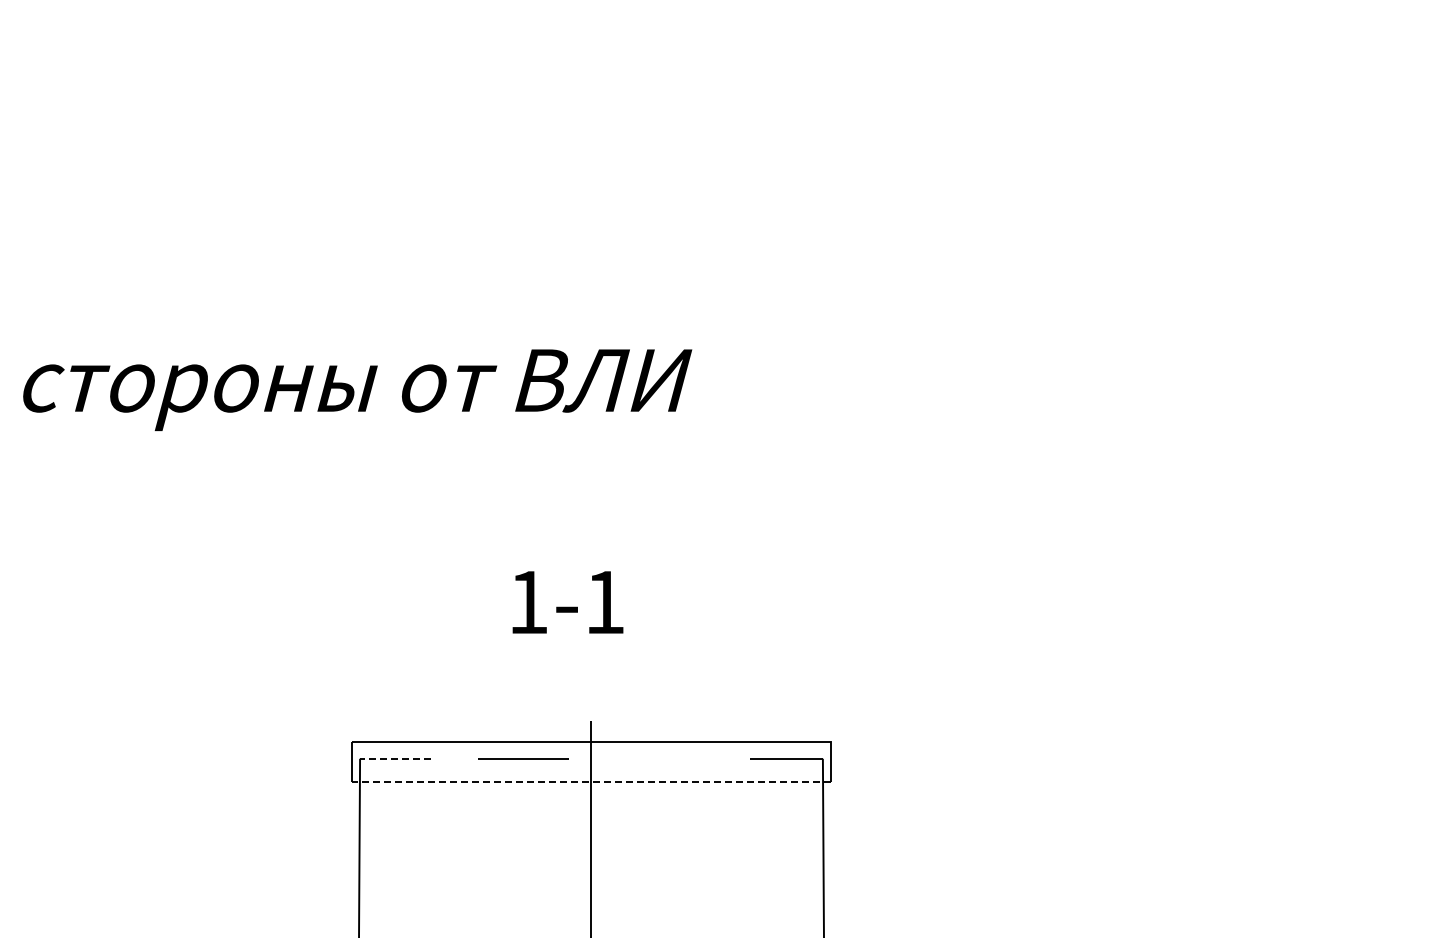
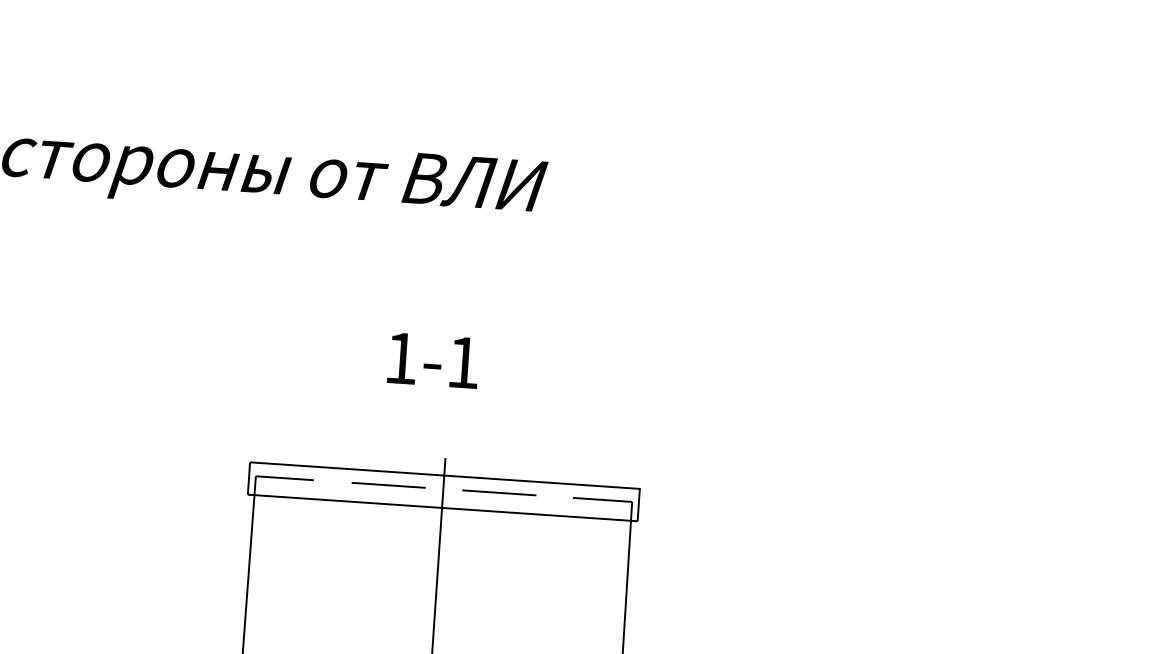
line: (395, 758) -> (284, 477), dashed -> solid
line: (659, 758) -> (499, 492), added
line: (591, 782) -> (442, 508), dashed -> solid

